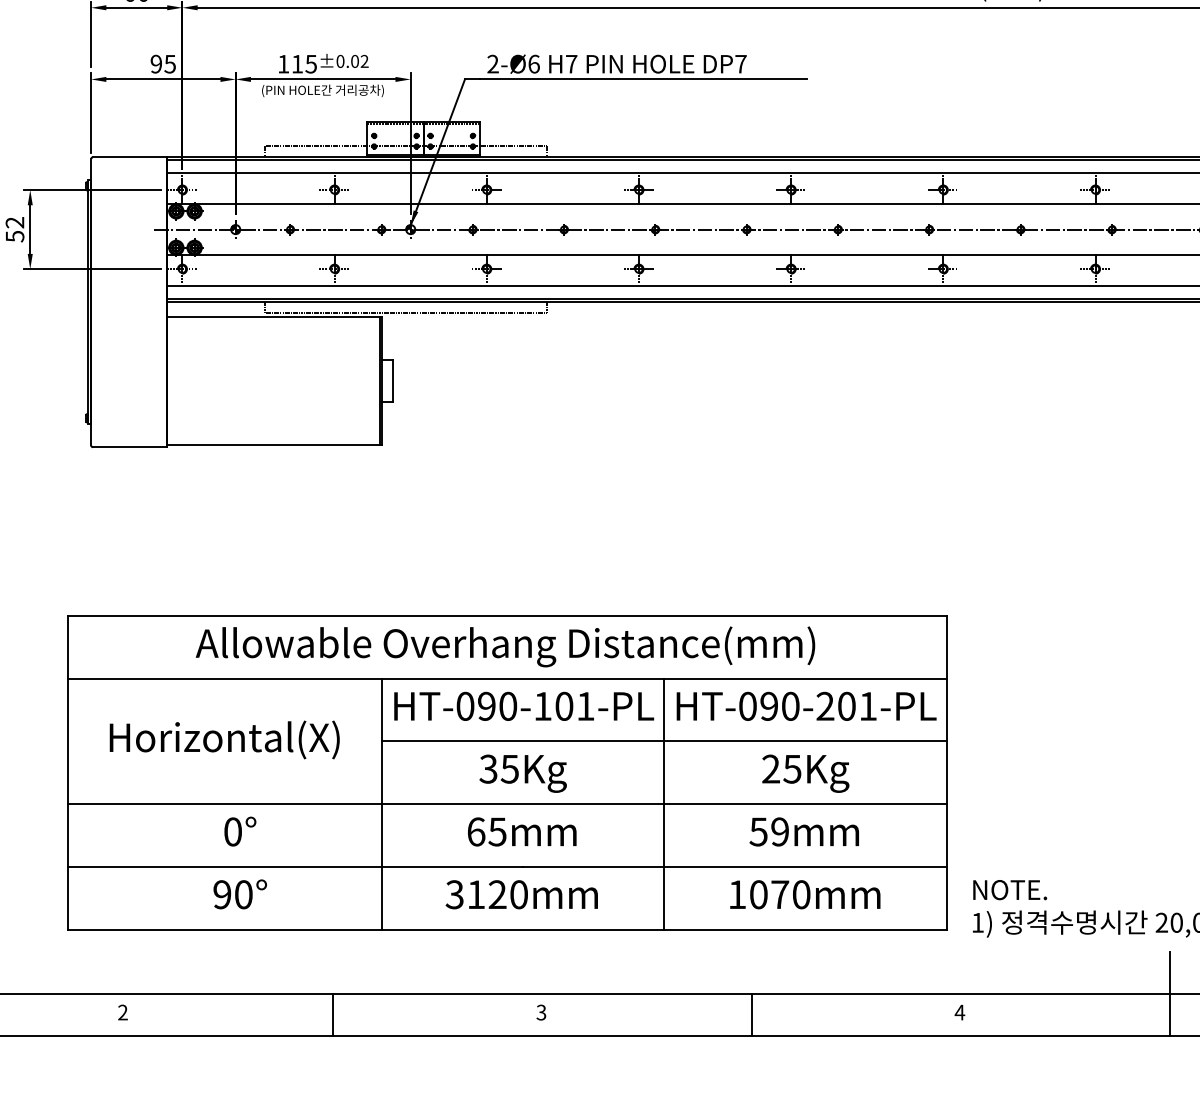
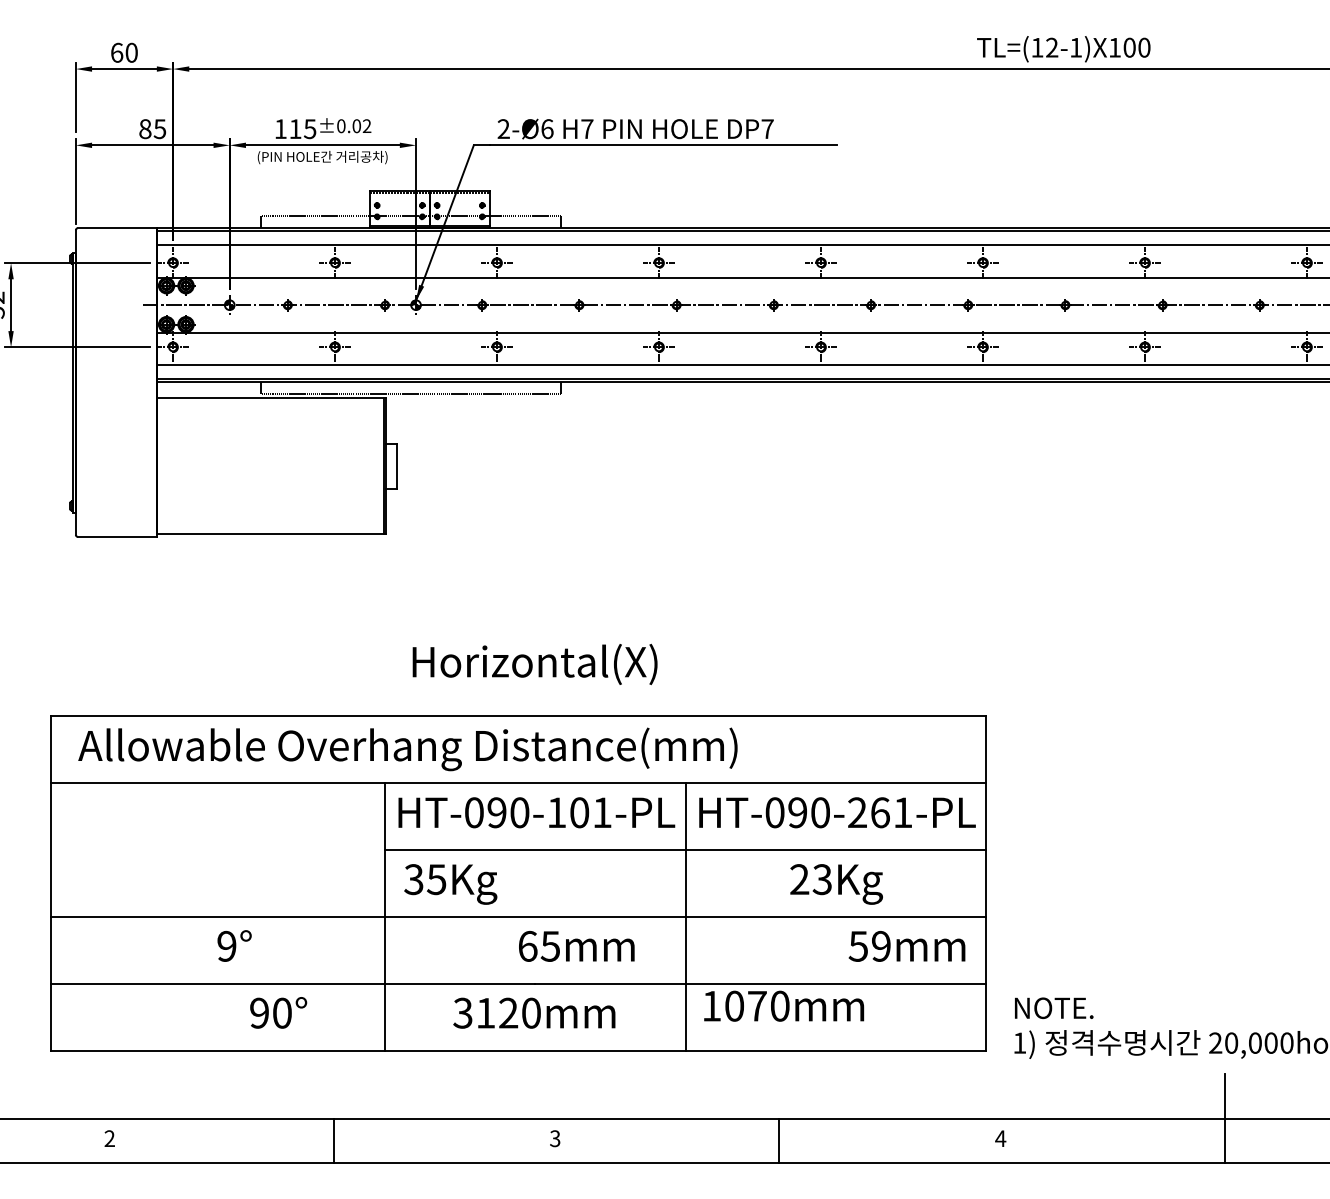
text: (156, 64) -> (145, 129), 95 -> 85
text: (505, 646) -> (407, 749), moved
text: (847, 706) -> (880, 812), HT-090-201-PL -> HT-090-261-PL
text: (224, 739) -> (534, 663), moved
text: (791, 769) -> (821, 879), 25Kg -> 23Kg
text: (522, 773) -> (450, 884), moved
text: (232, 832) -> (226, 946), 0° -> 9°
text: (521, 832) -> (576, 946), moved
text: (803, 832) -> (906, 946), moved
text: (240, 894) -> (278, 1012), moved
text: (805, 894) -> (784, 1005), moved

